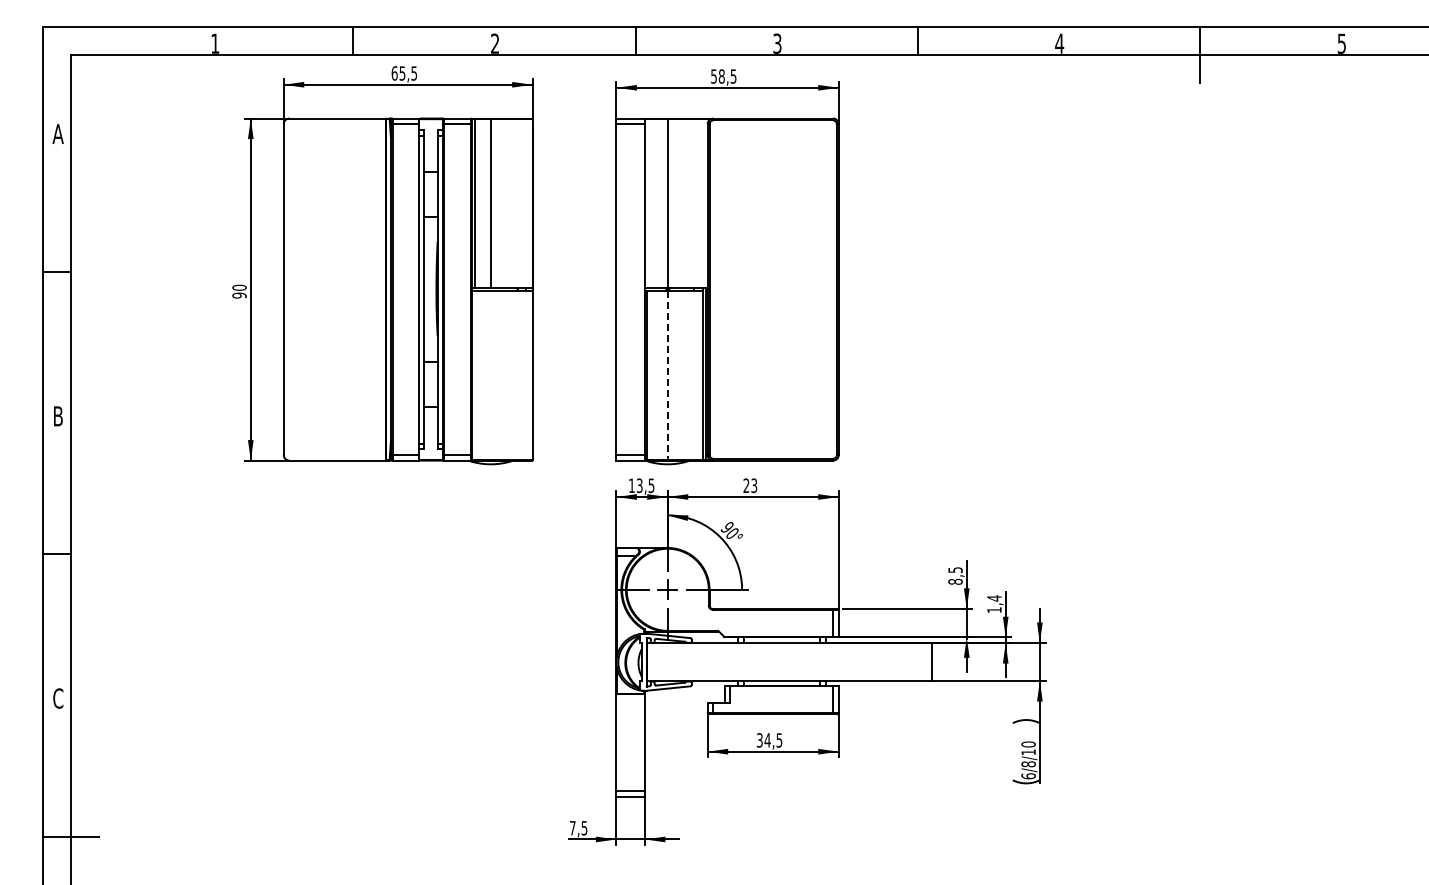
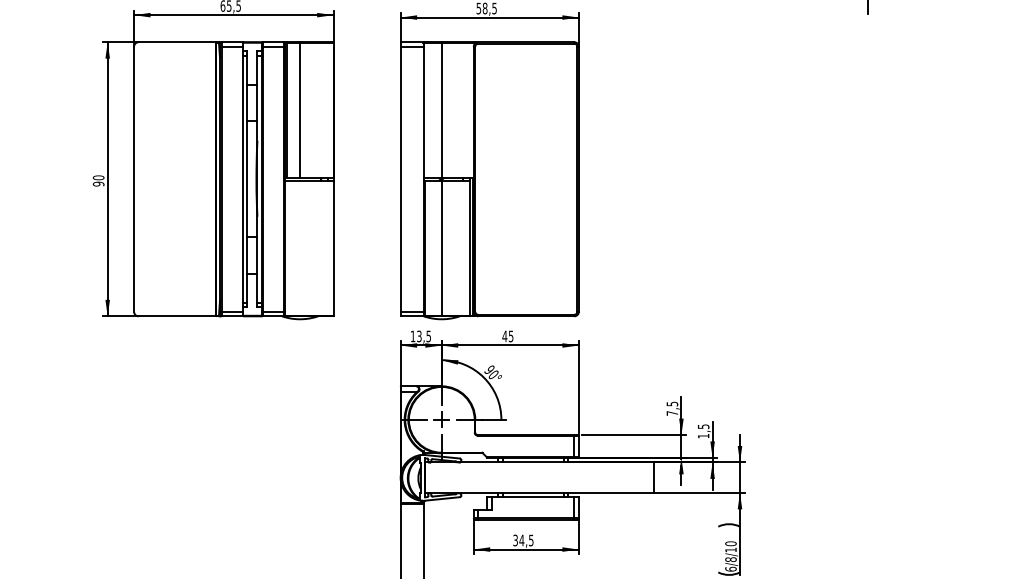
line: (667, 376) -> (441, 248), dashed -> solid
text: (750, 485) -> (508, 336), 23 -> 45
text: (955, 581) -> (672, 413), 8,5 -> 7,5
text: (994, 598) -> (703, 426), 1,4 -> 1,5

